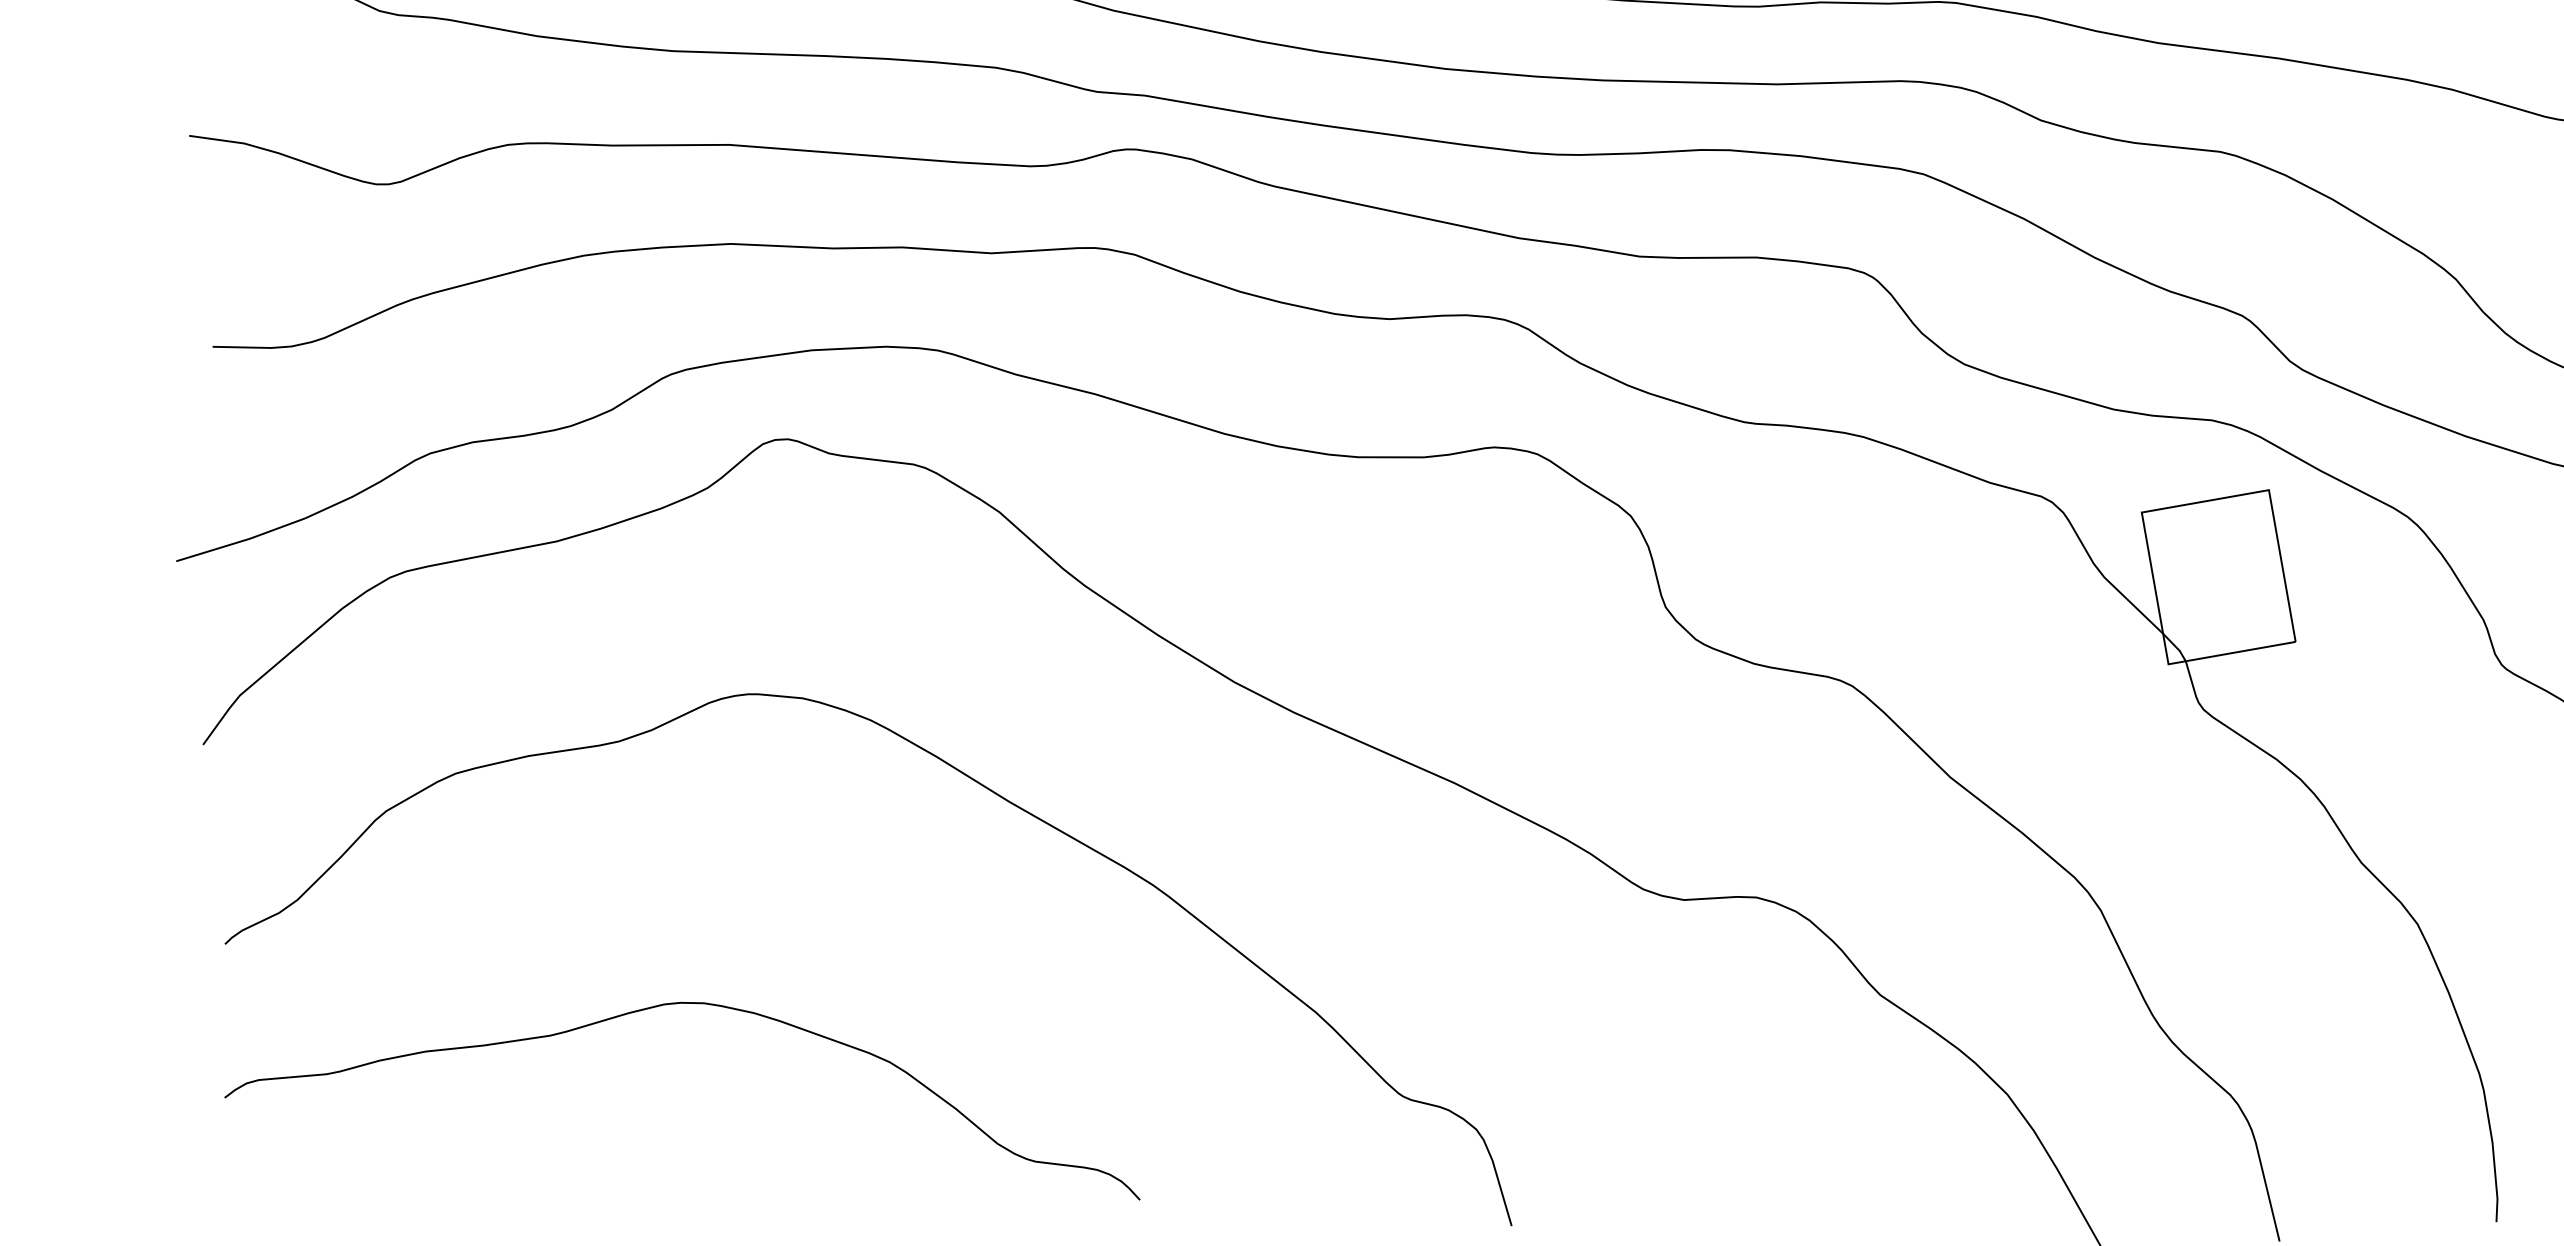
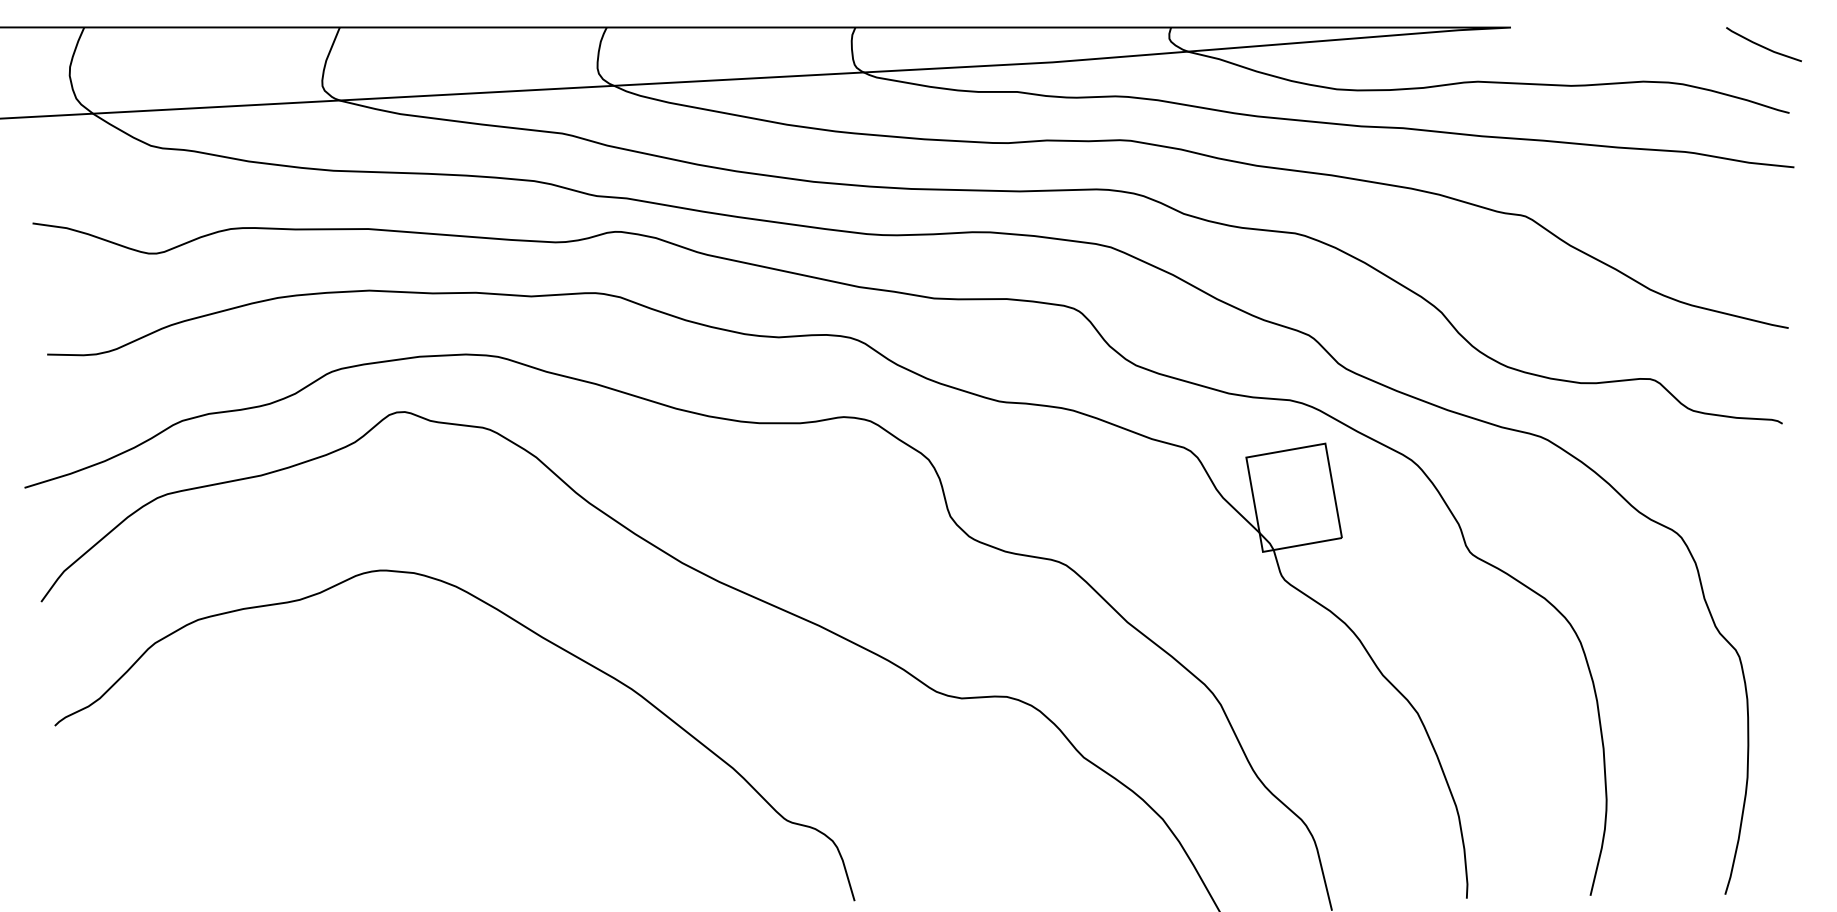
curve: (666, 1006) -> (329, 764), removed

